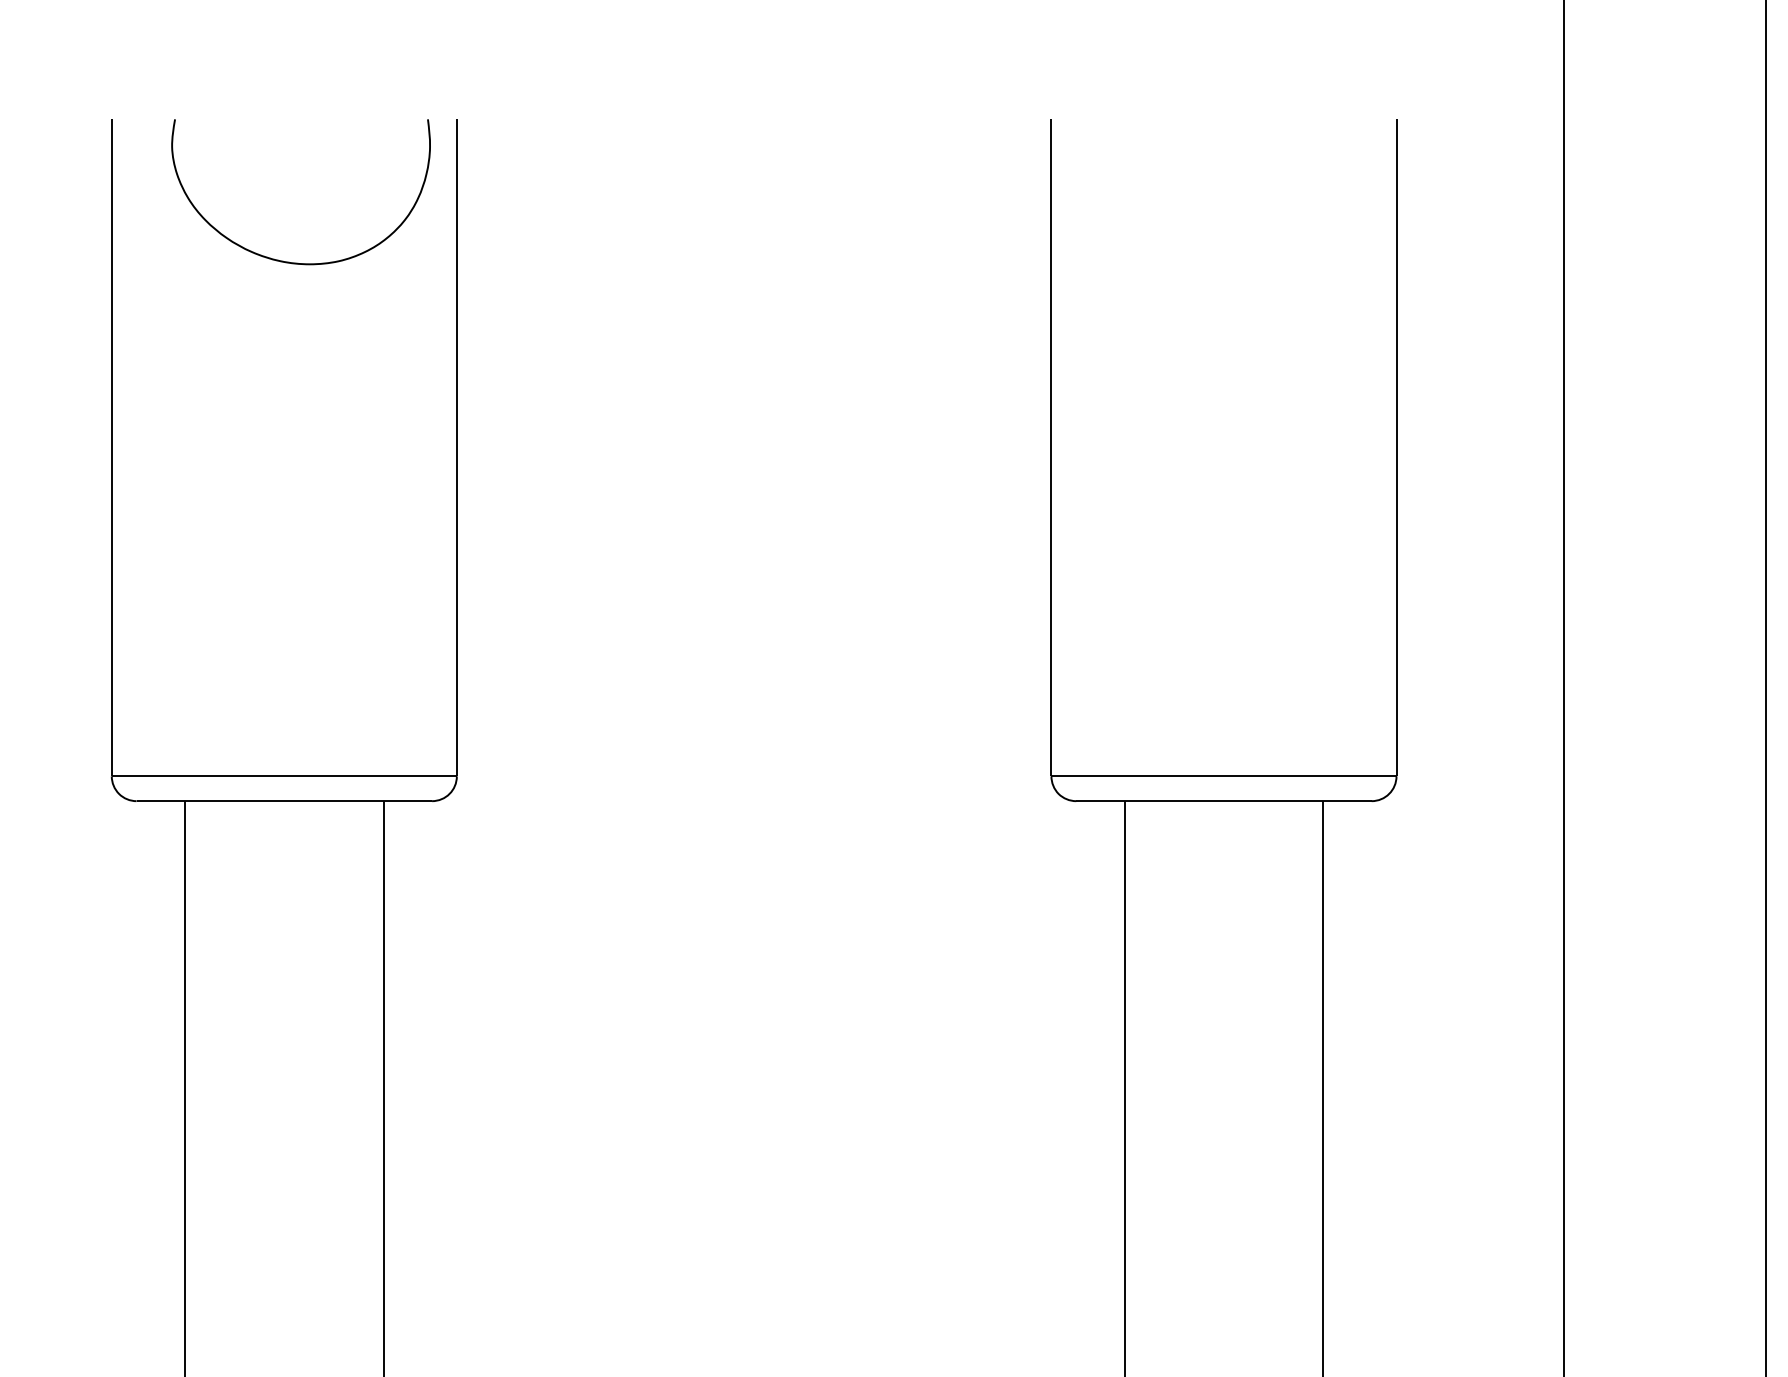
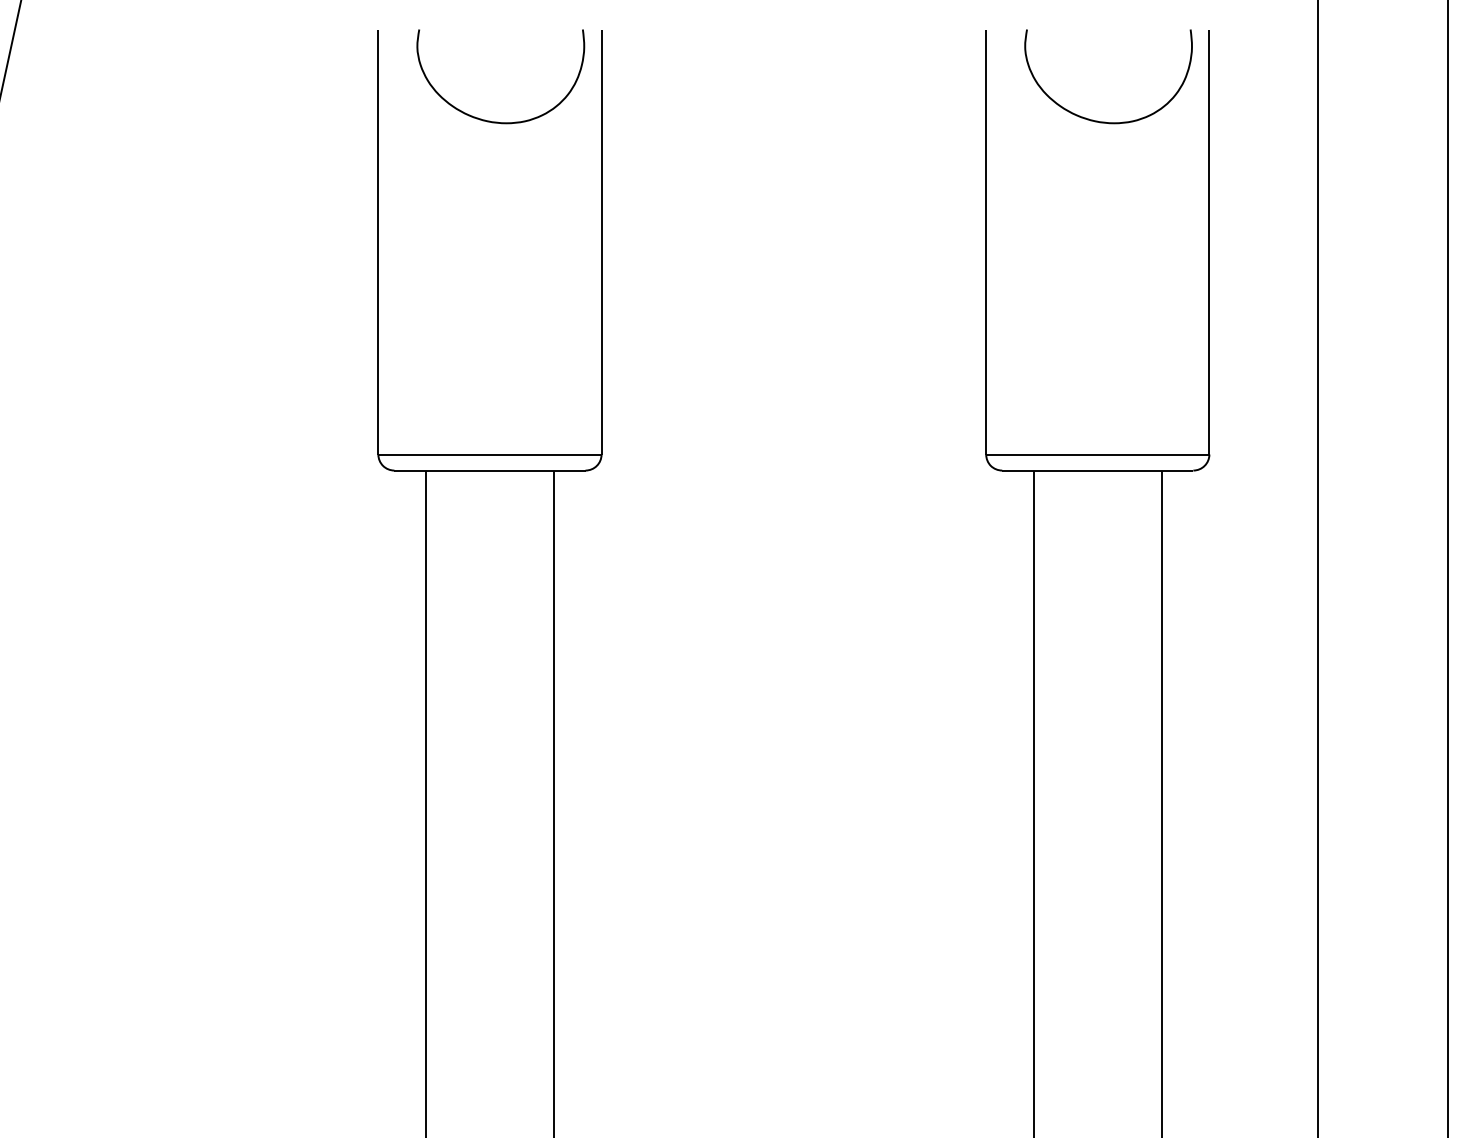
curve: (1235, 261) -> (1105, 121), added

